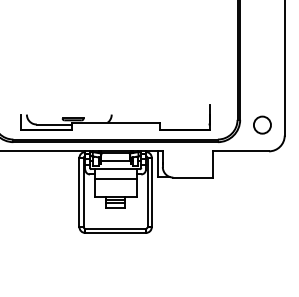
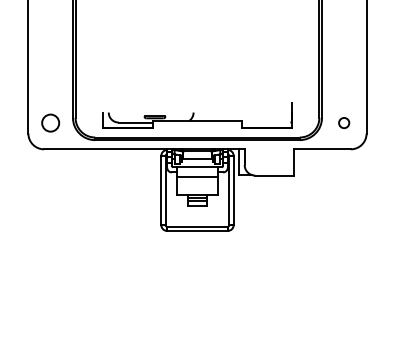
circle: (261, 124) -> (343, 122), size x0.6

